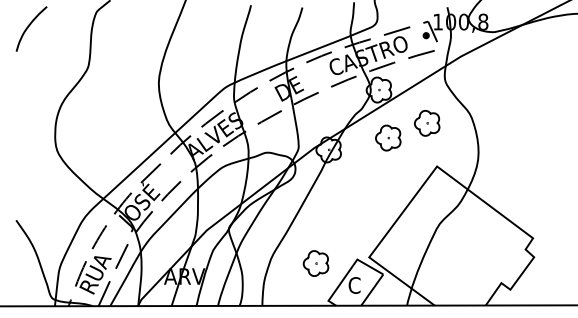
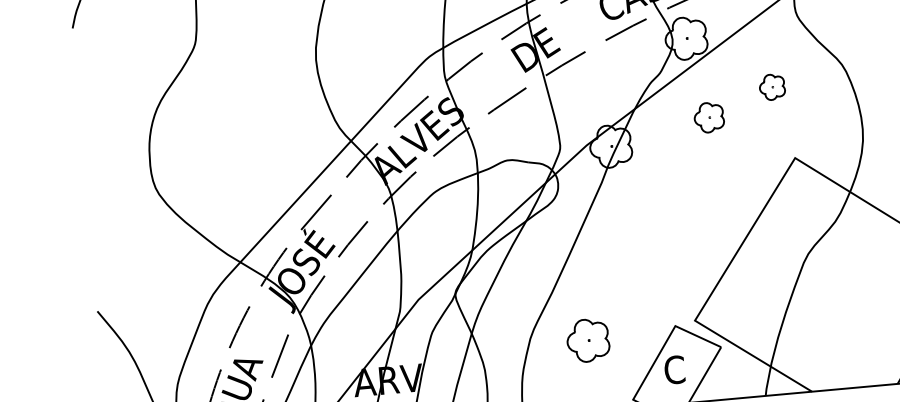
part: (427, 123) -> (772, 87), size x0.6
part: (388, 137) -> (709, 116), size x0.7
part: (315, 263) -> (587, 340), moved

